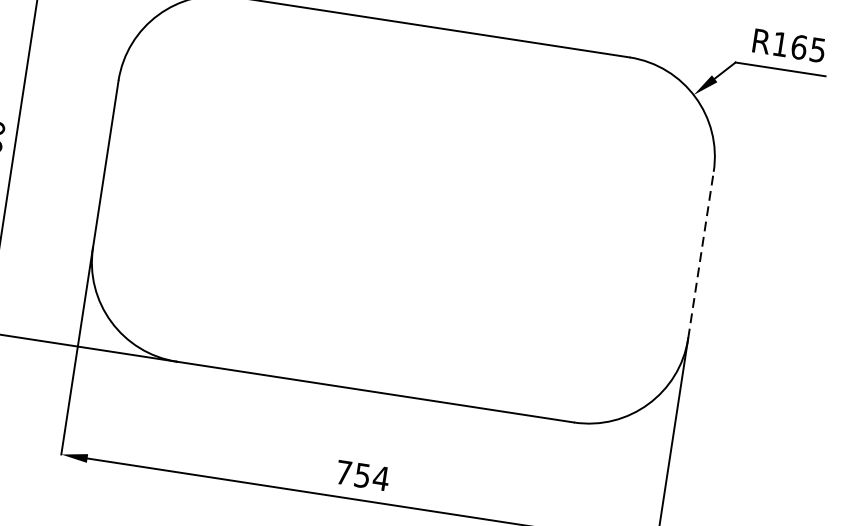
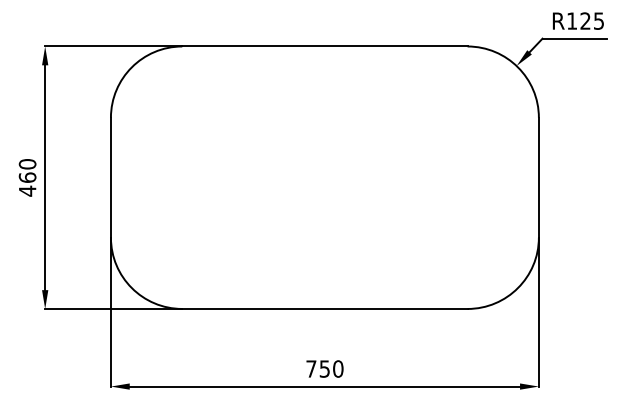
text: (799, 46) -> (585, 20), R165 -> R125
line: (700, 254) -> (538, 177), dashed -> solid
text: (380, 477) -> (337, 368), 754 -> 750

